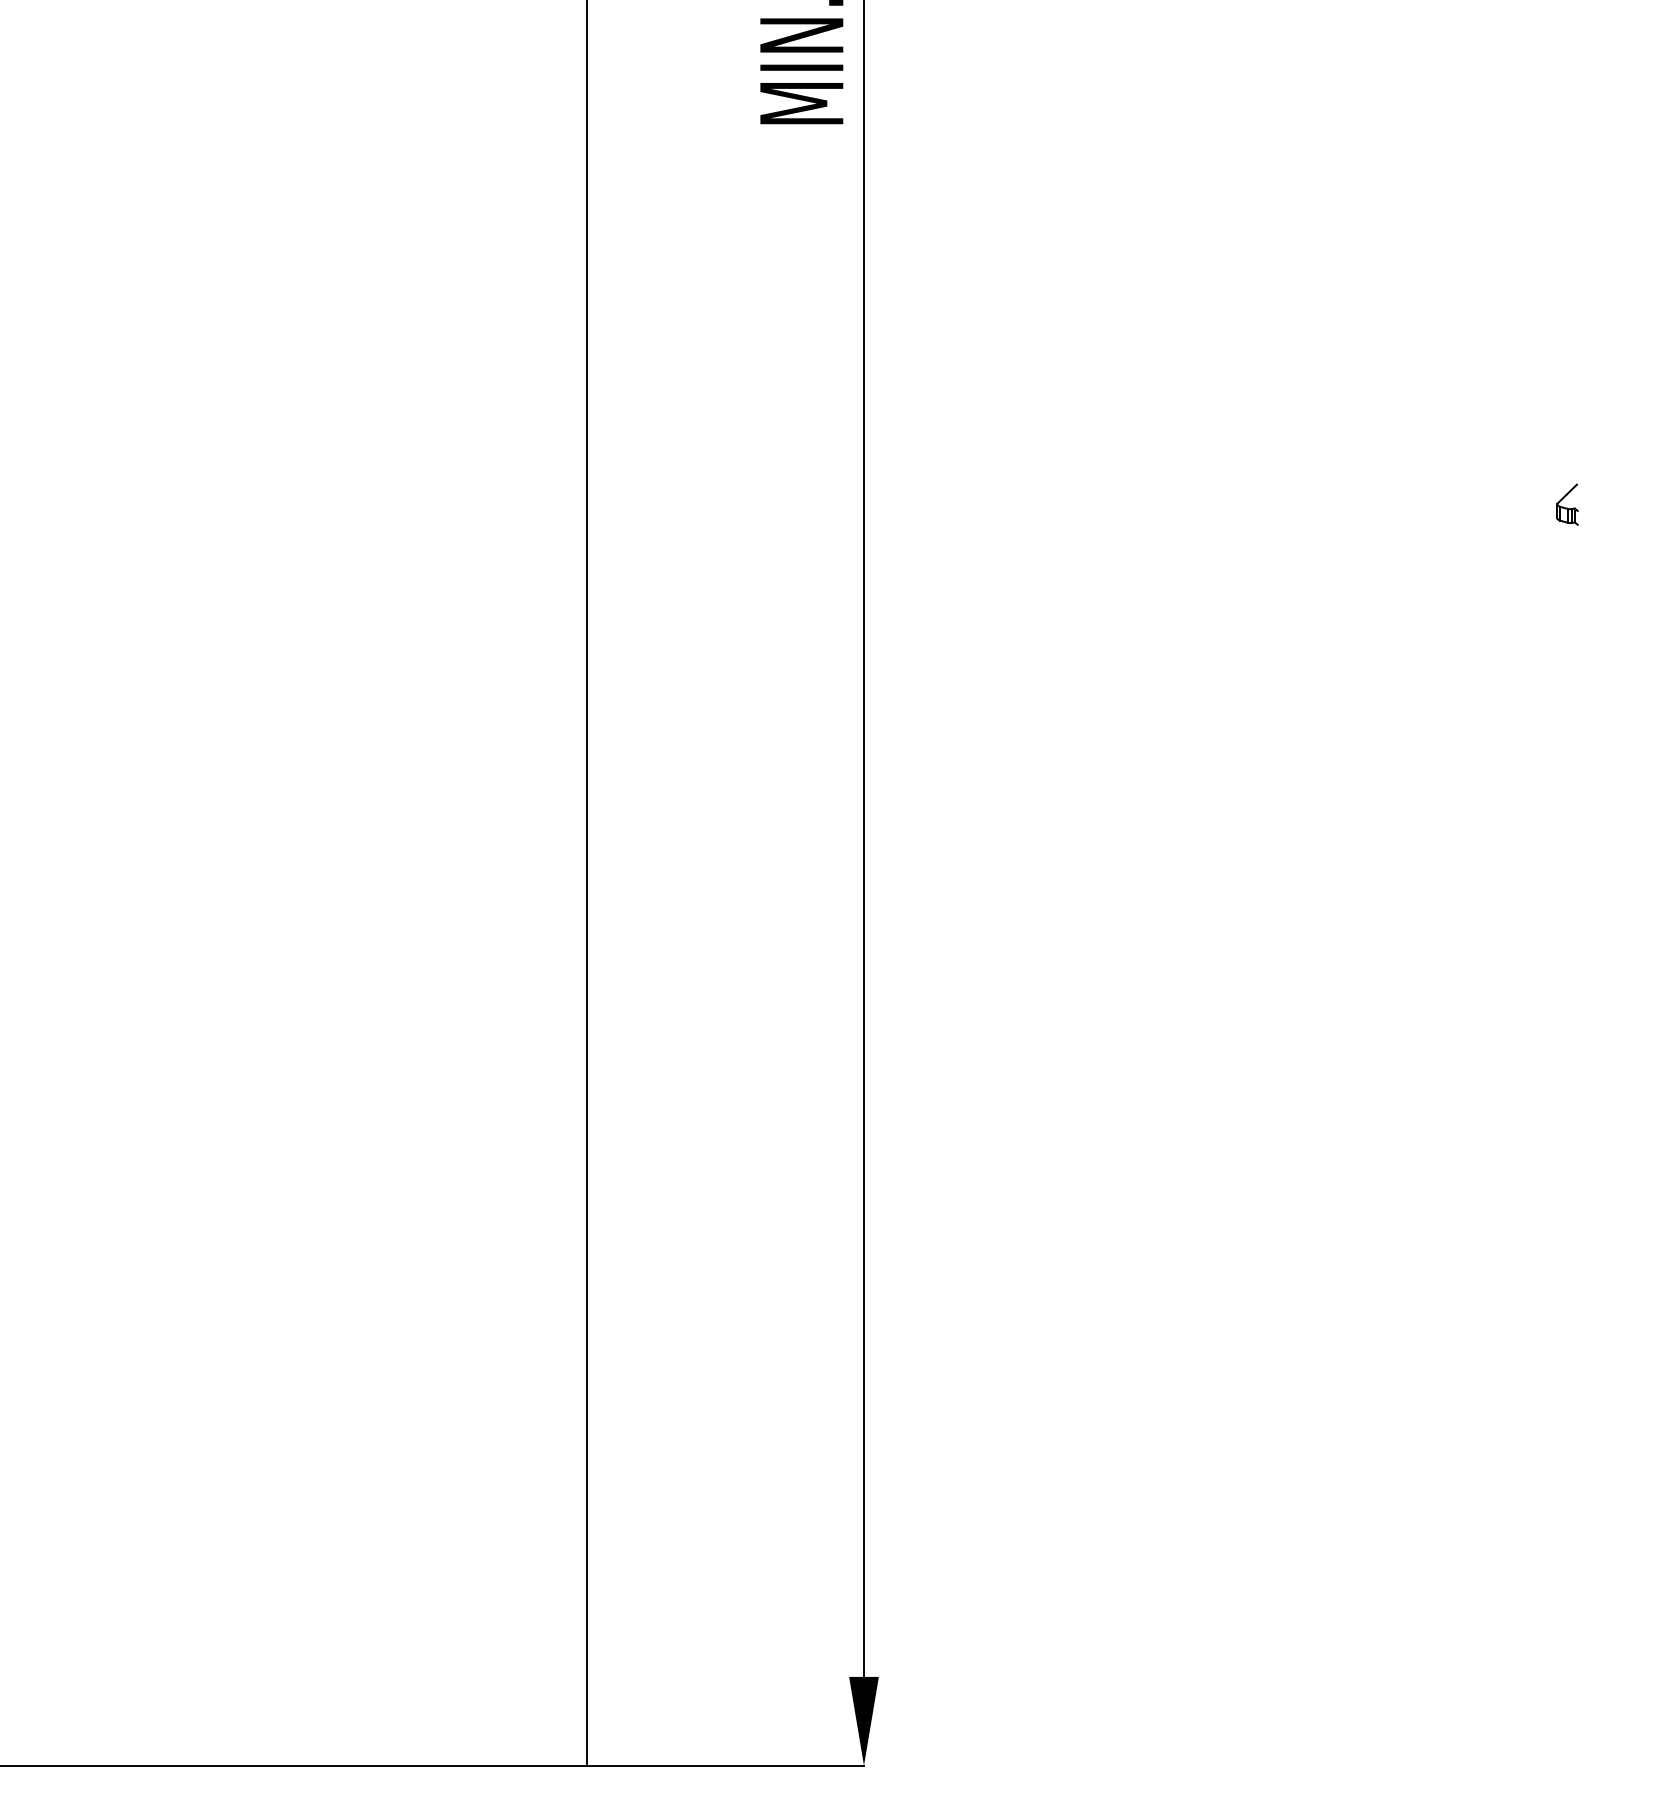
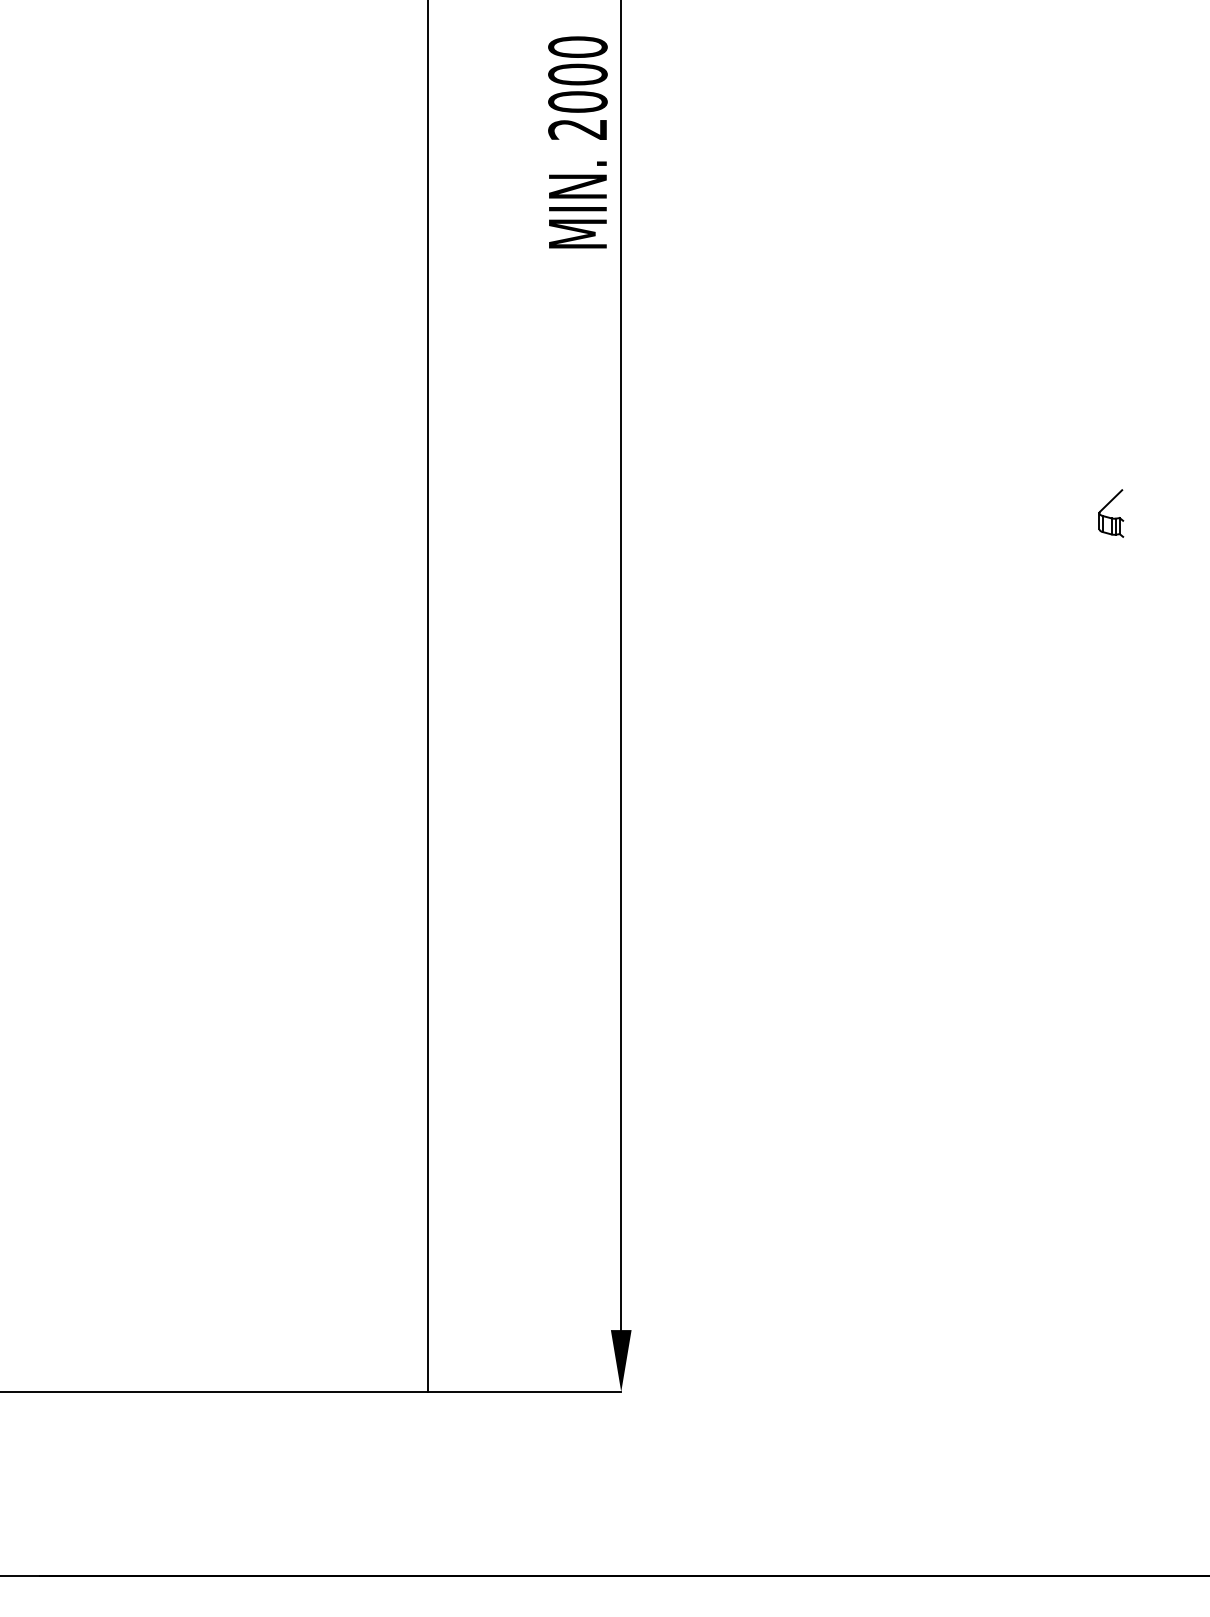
part: (1567, 504) -> (1111, 513), size x1.67

